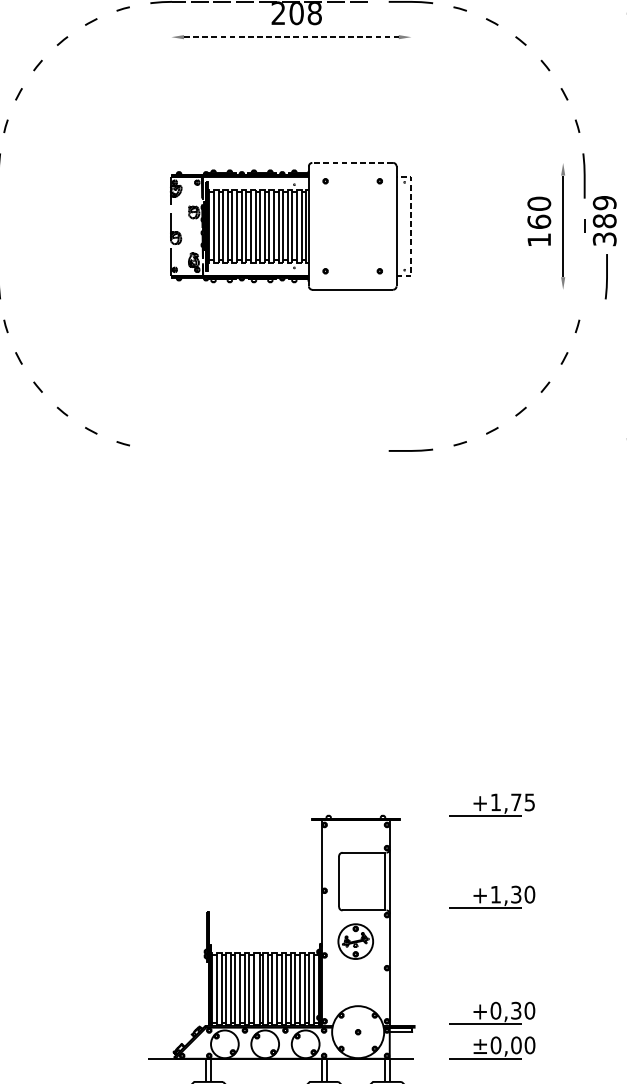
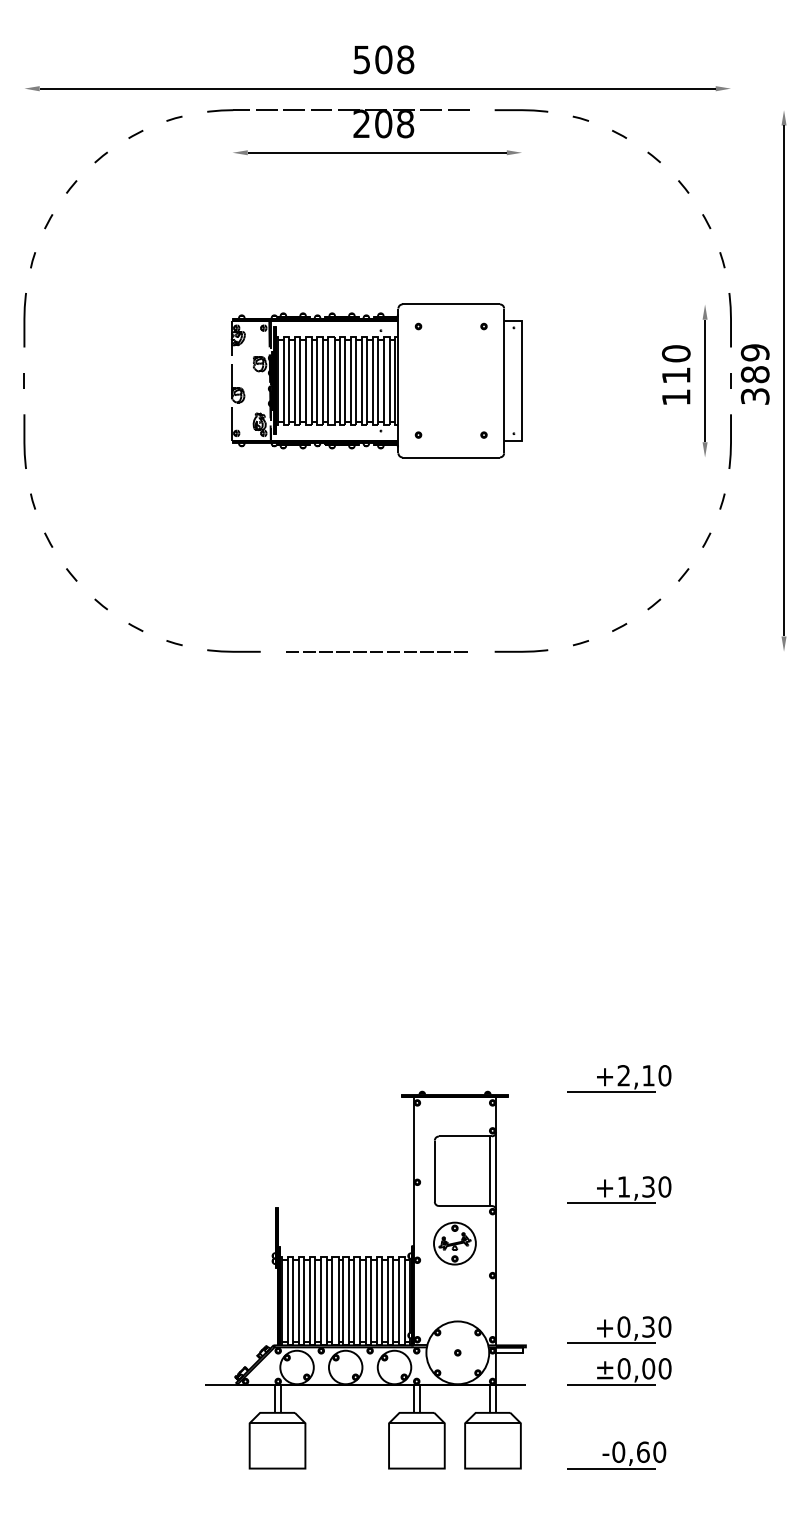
line: (291, 36) -> (377, 152), dashed -> solid
line: (352, 162) -> (451, 304), dashed -> solid
text: (538, 221) -> (675, 375), 160 -> 110
line: (411, 226) -> (522, 380), dashed -> solid
line: (606, 276) -> (730, 441), moved
line: (172, 449) -> (233, 650), added
line: (290, 450) -> (376, 651), added
text: (512, 802) -> (644, 1075), +1,75 -> +2,10

